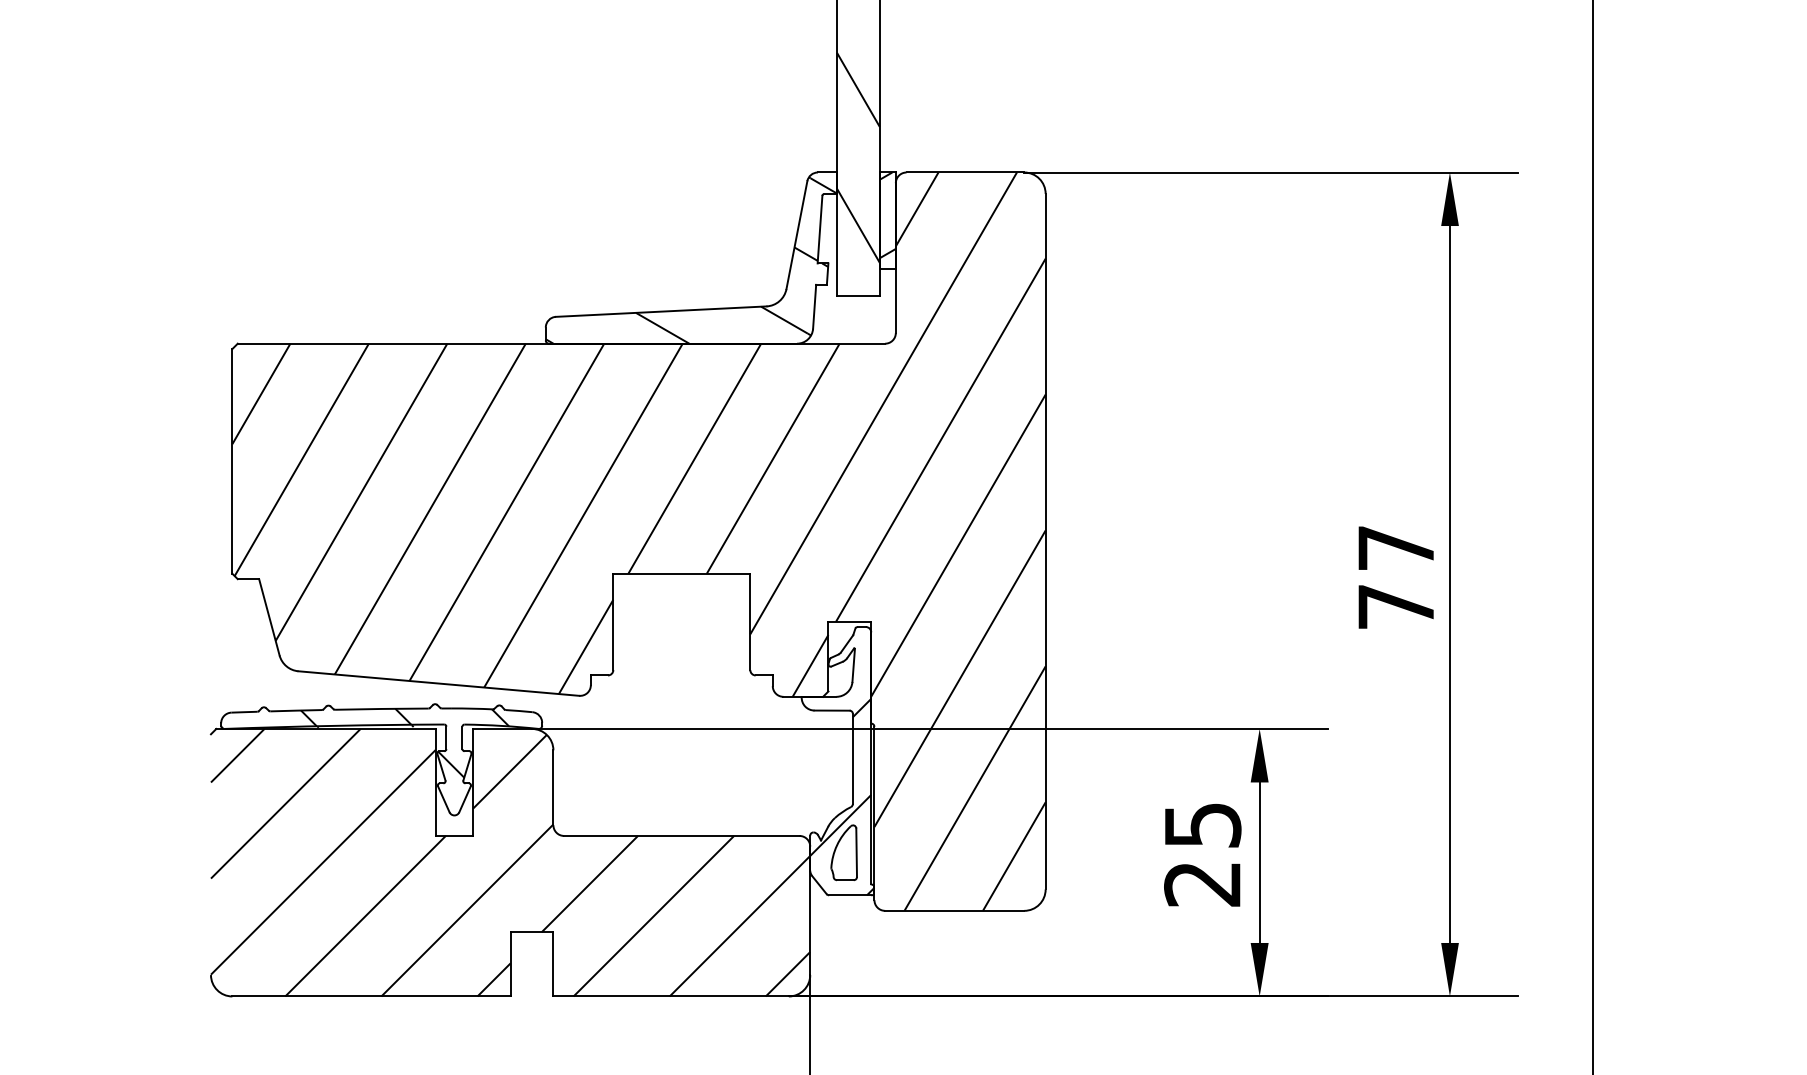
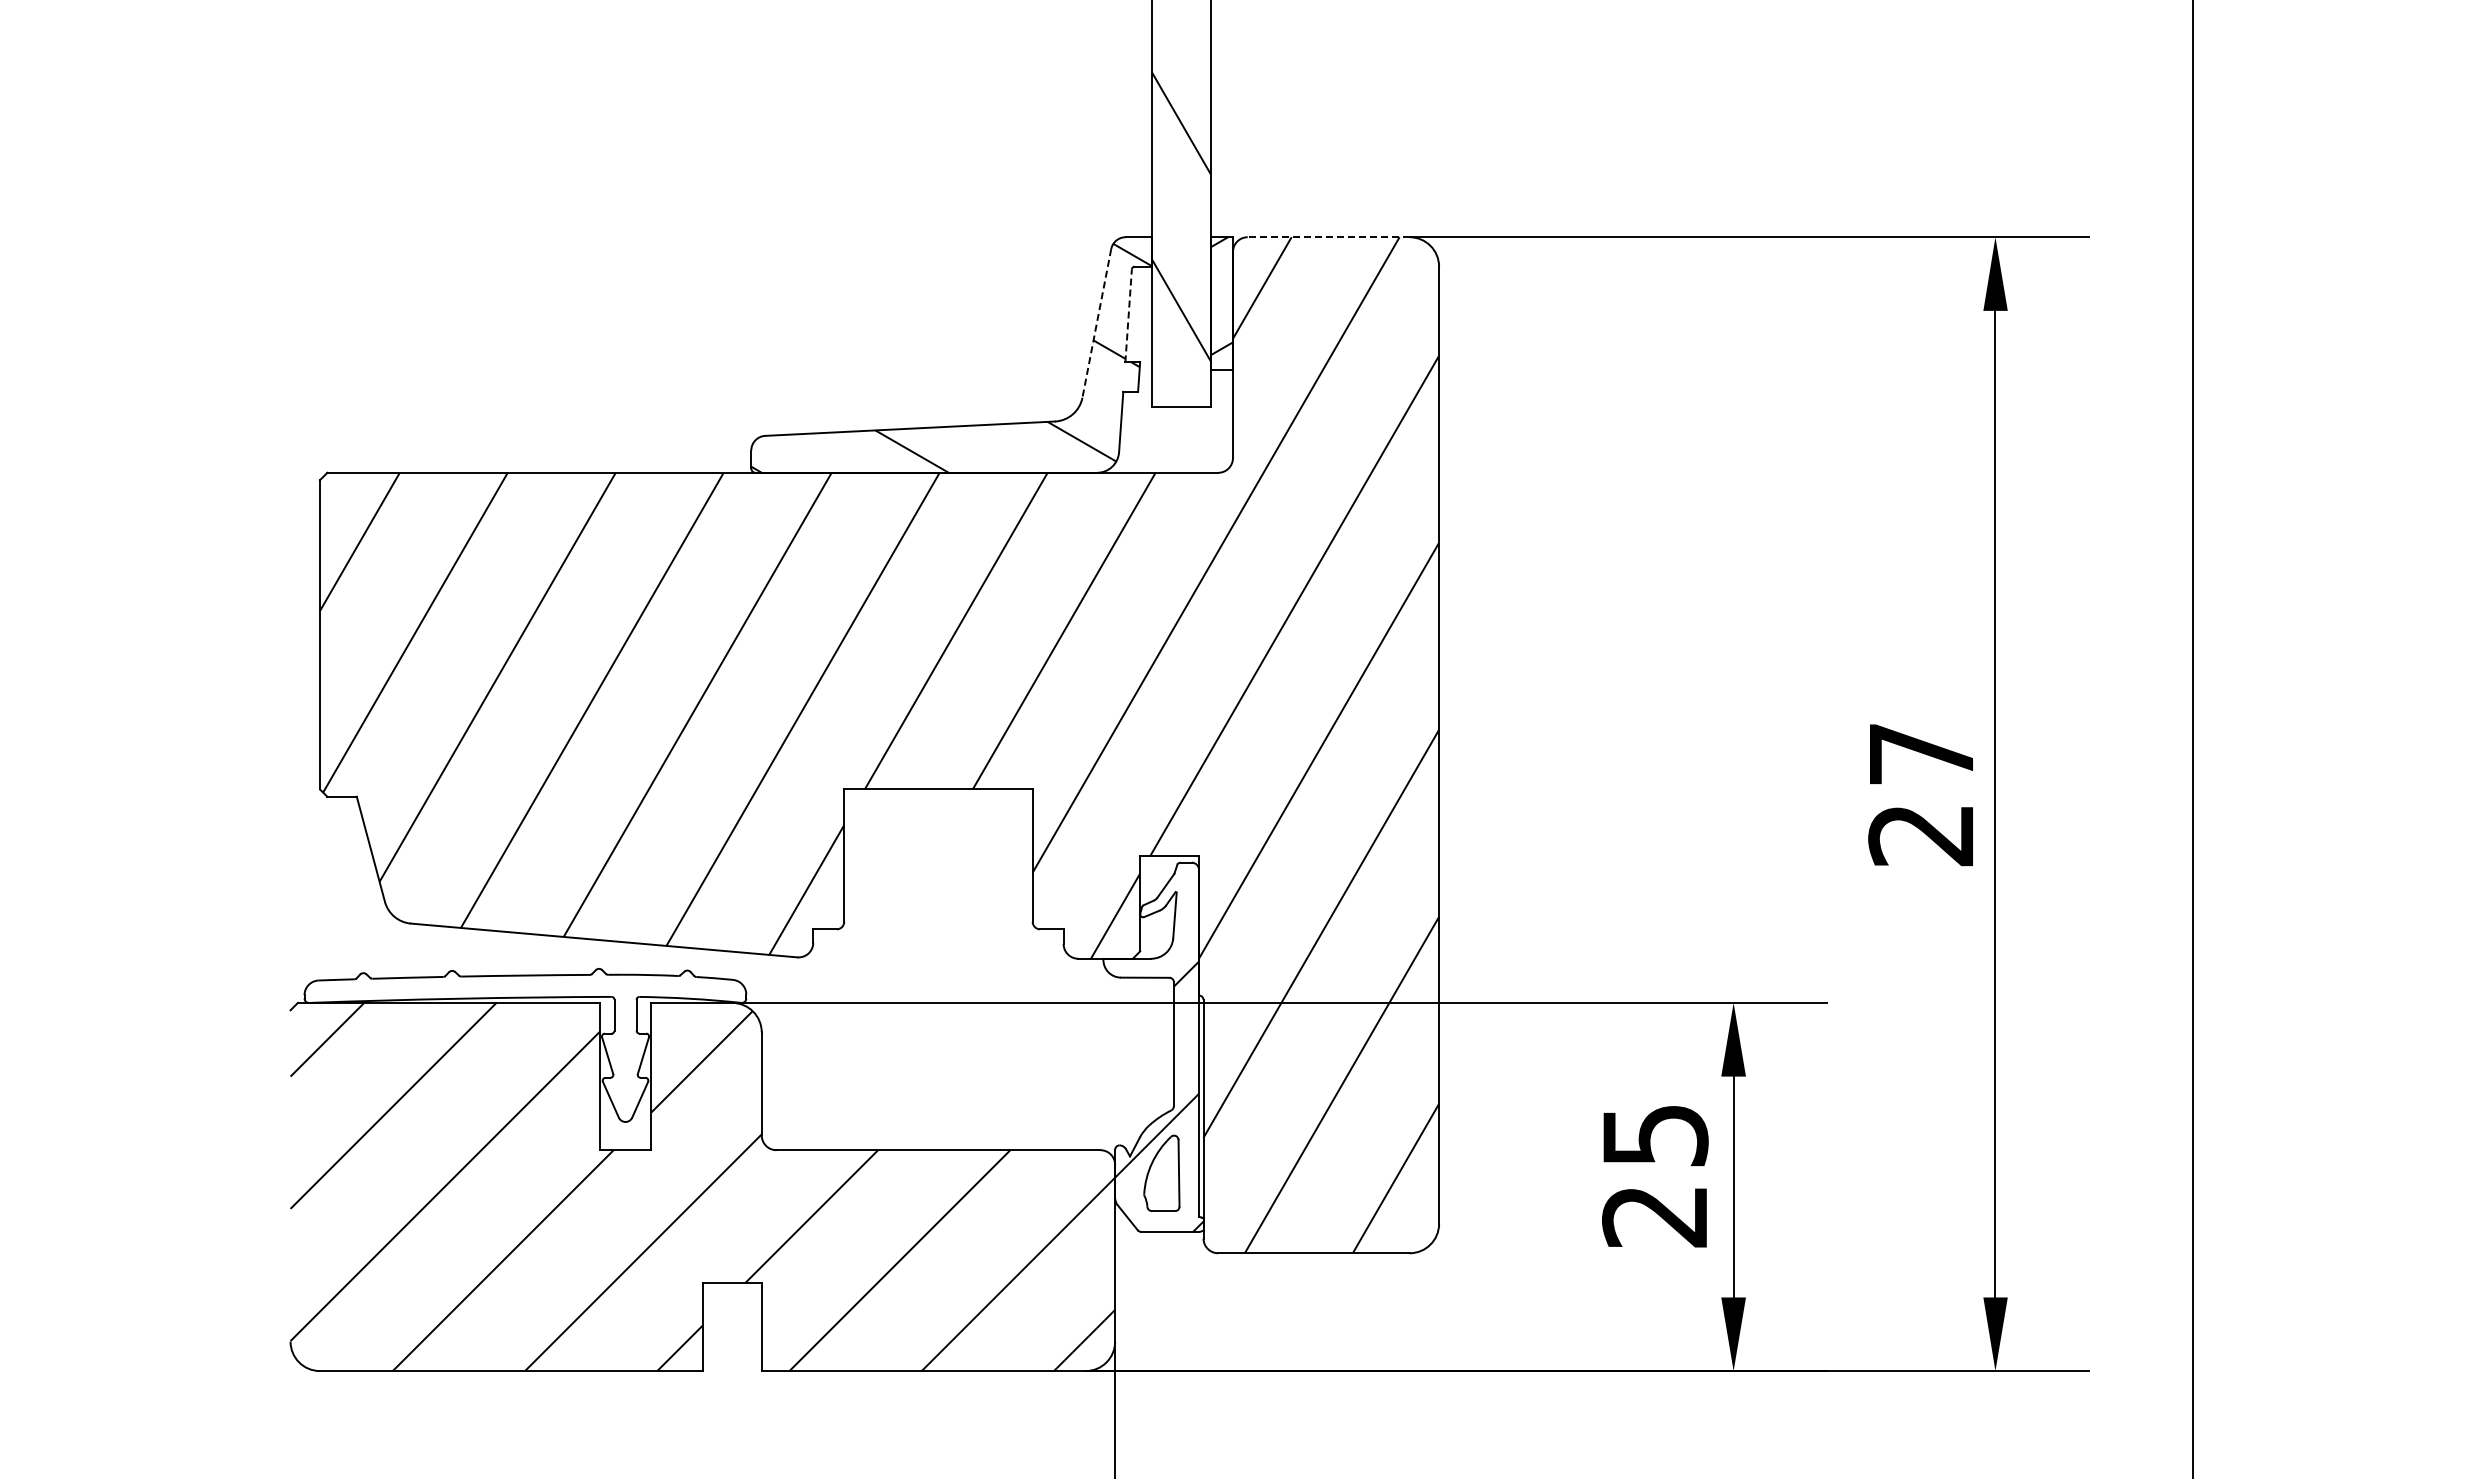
line: (965, 172) -> (1328, 237), solid -> dashed
line: (819, 229) -> (1128, 315), solid -> dashed
line: (796, 235) -> (1096, 323), solid -> dashed
text: (1395, 607) -> (1920, 835), 77 -> 27
hatch: (365, 743) -> (502, 1022), removed

